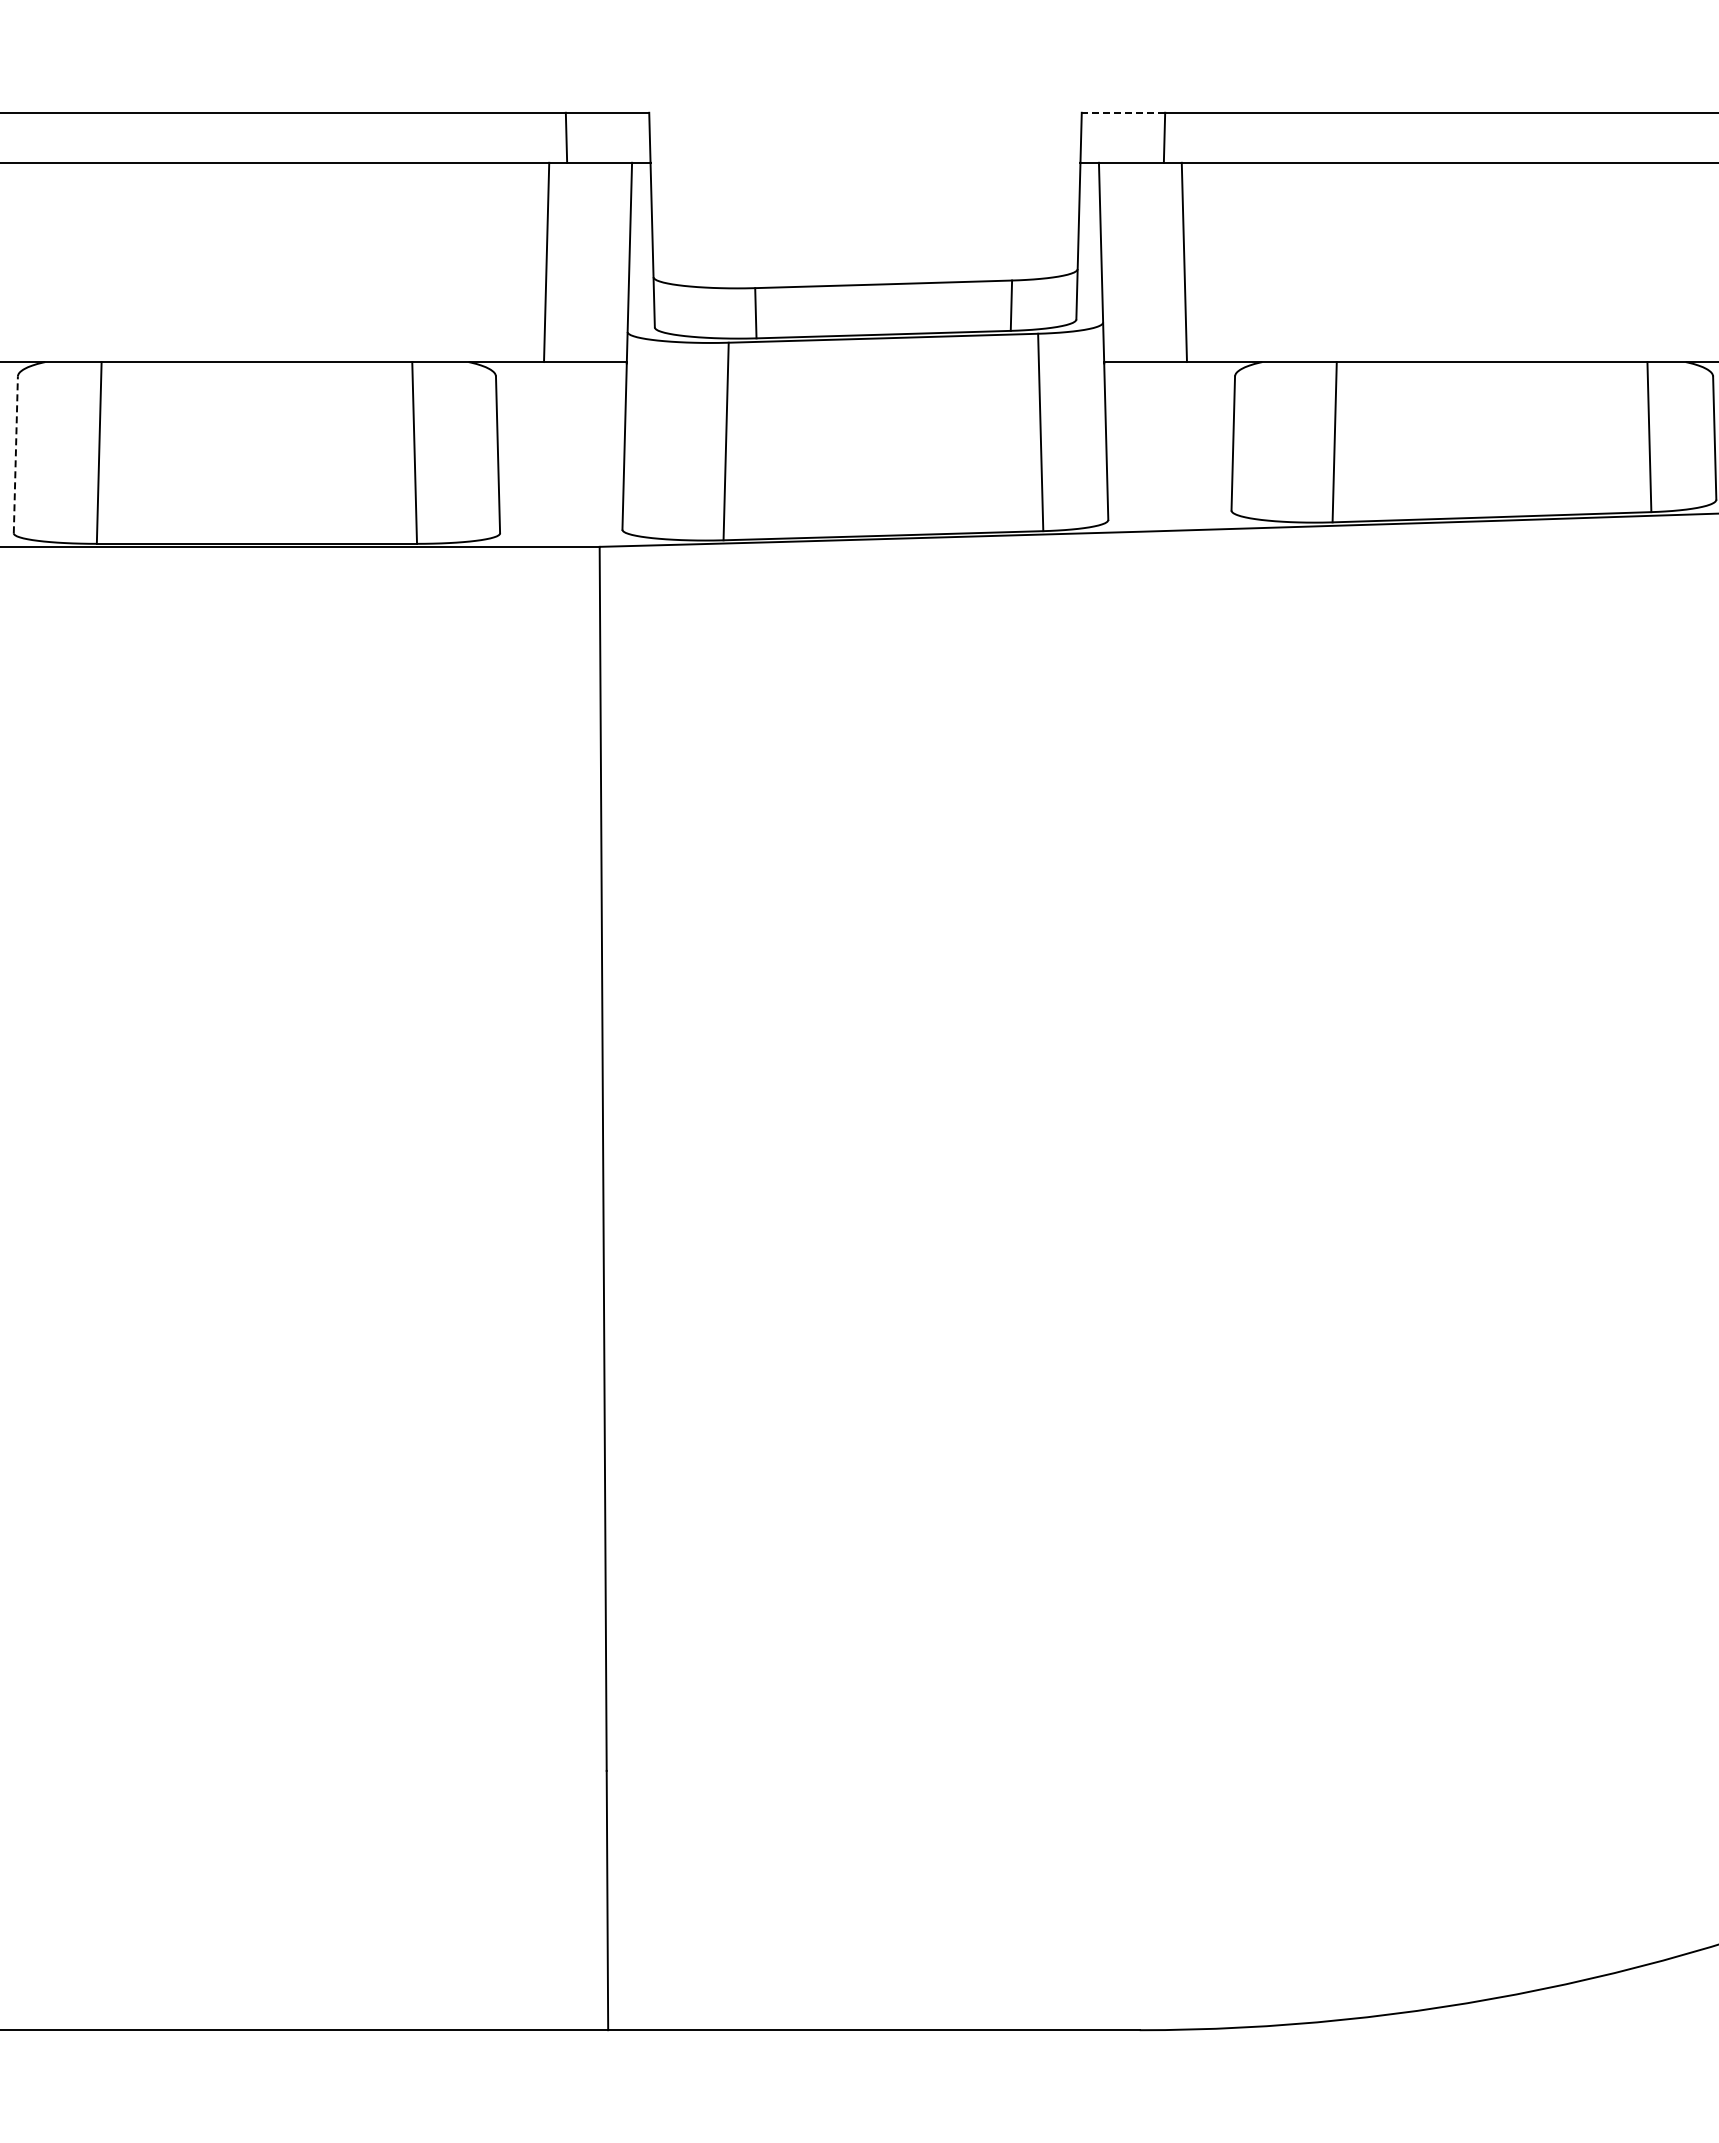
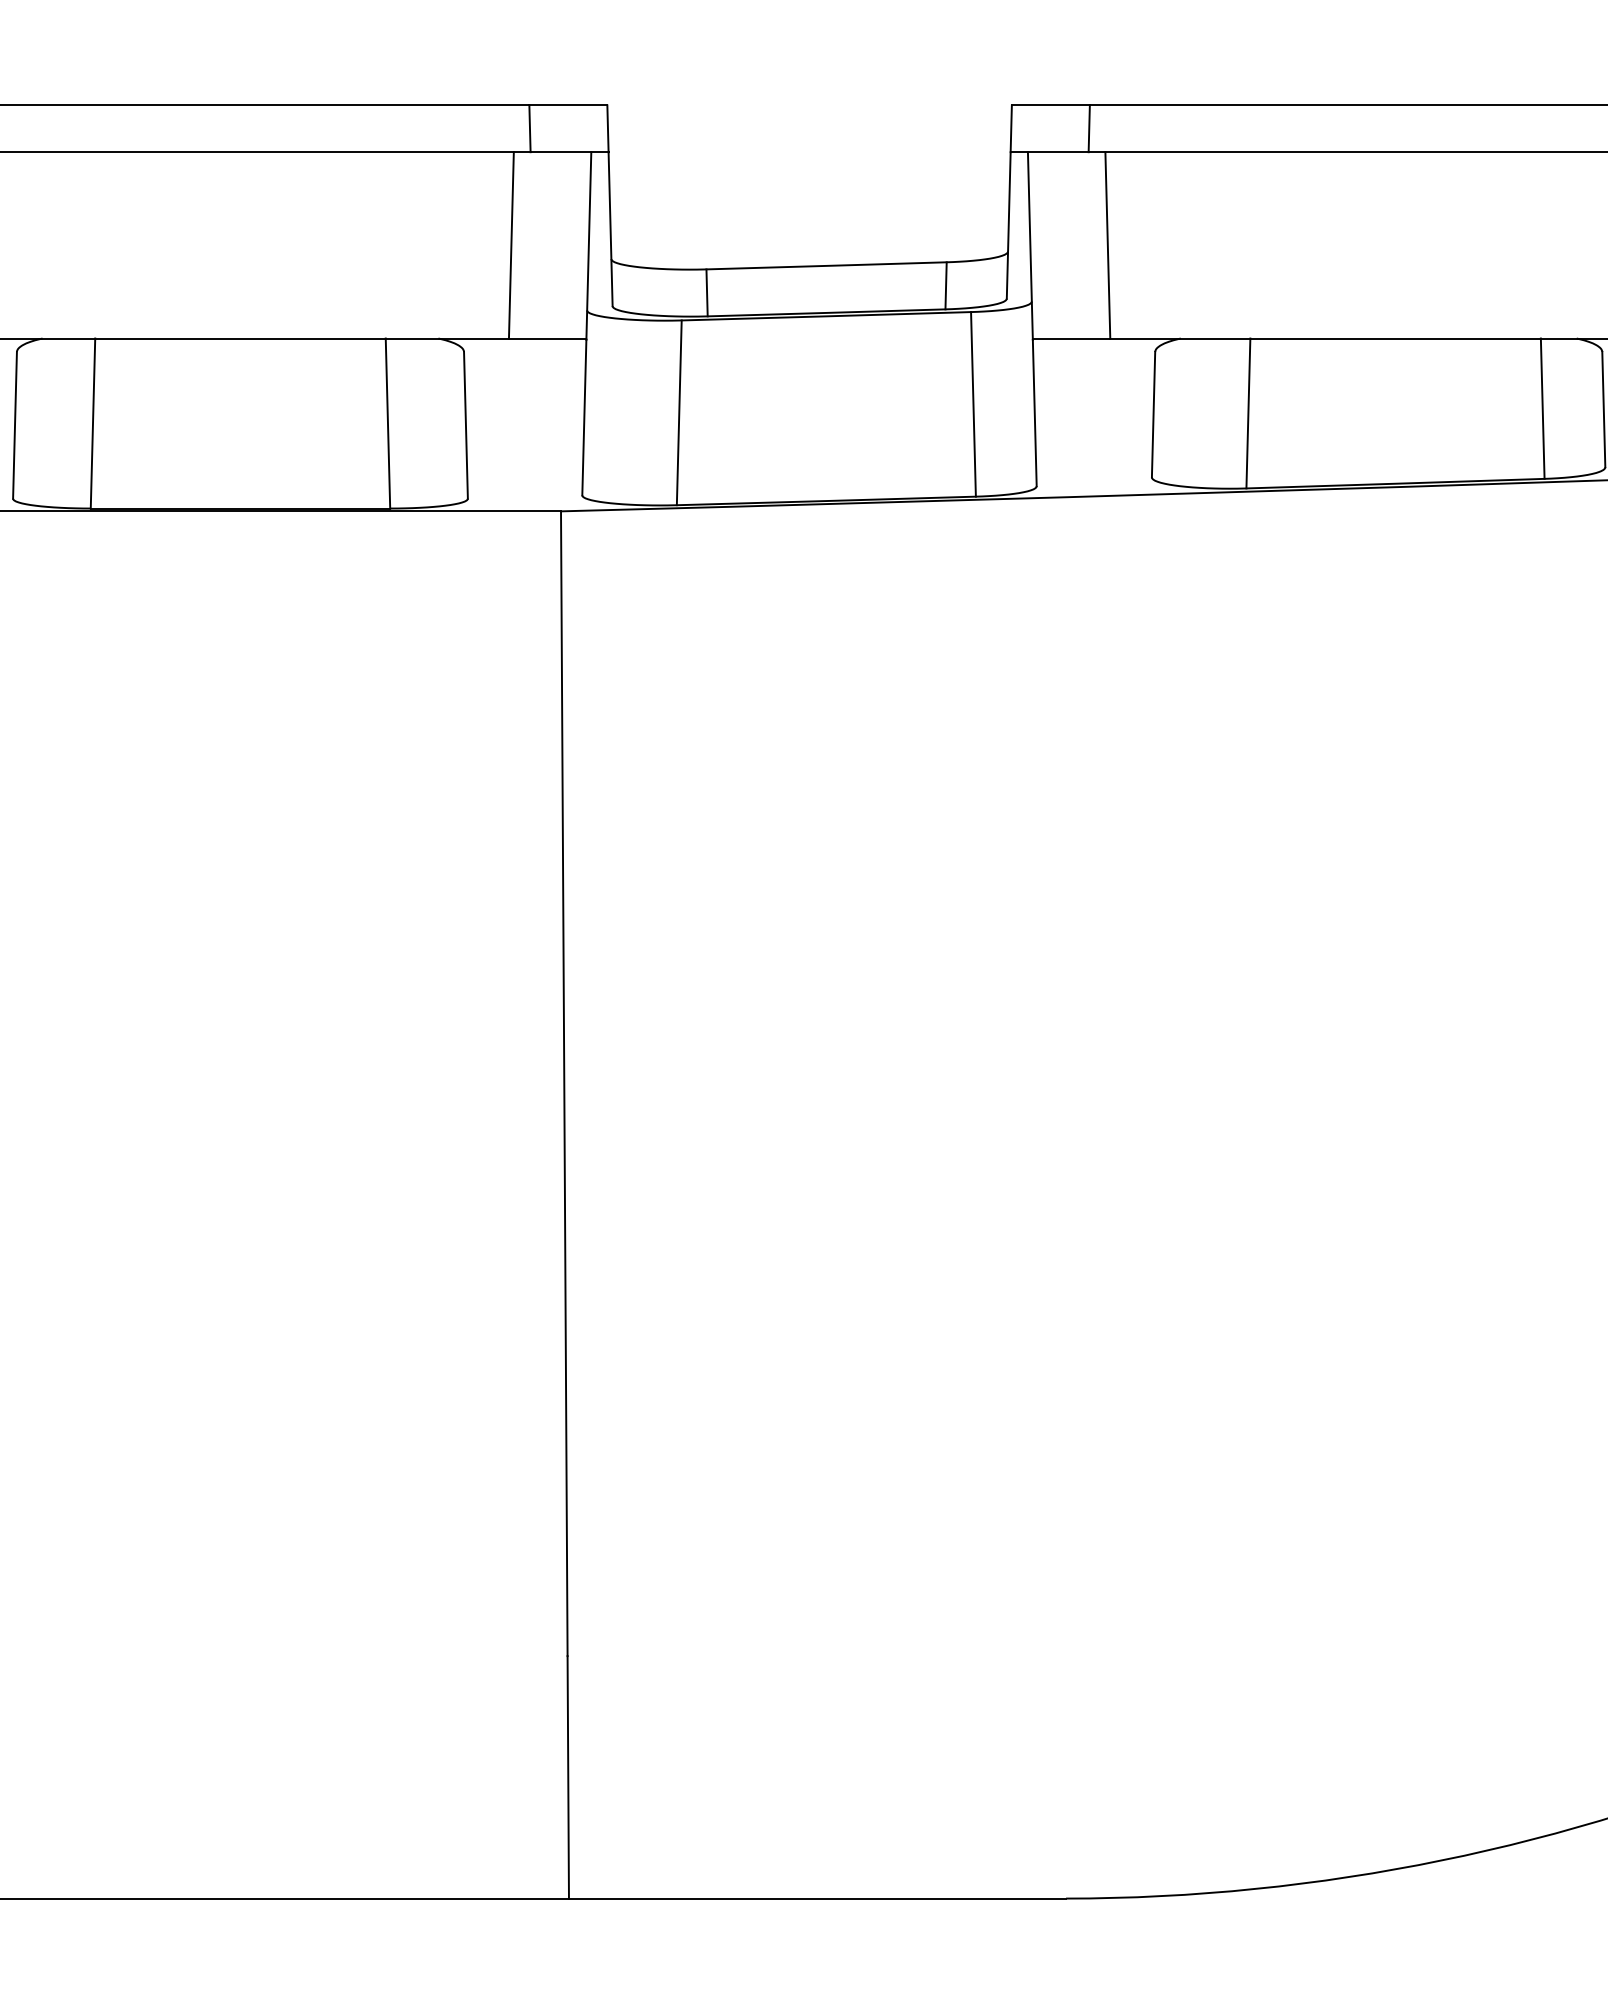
line: (1123, 112) -> (1050, 105), dashed -> solid
line: (15, 454) -> (14, 424), dashed -> solid

